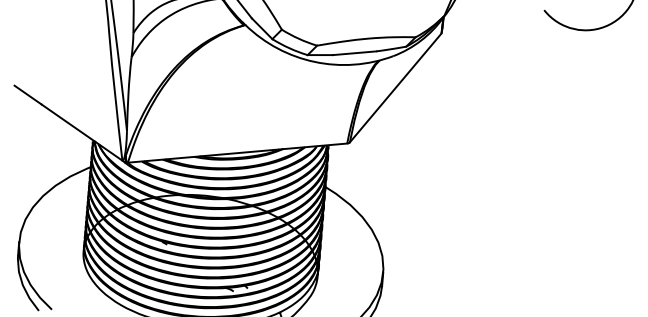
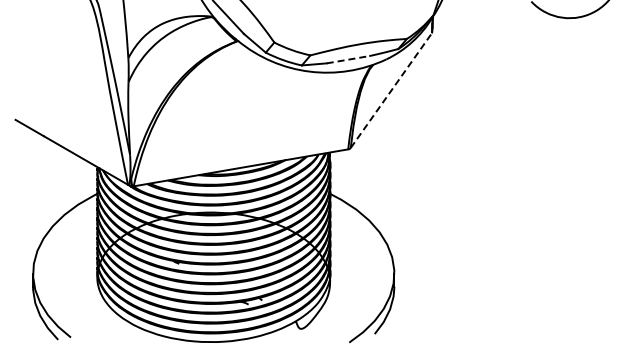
line: (355, 53) -> (348, 59), solid -> dashed
line: (395, 87) -> (391, 90), solid -> dashed

